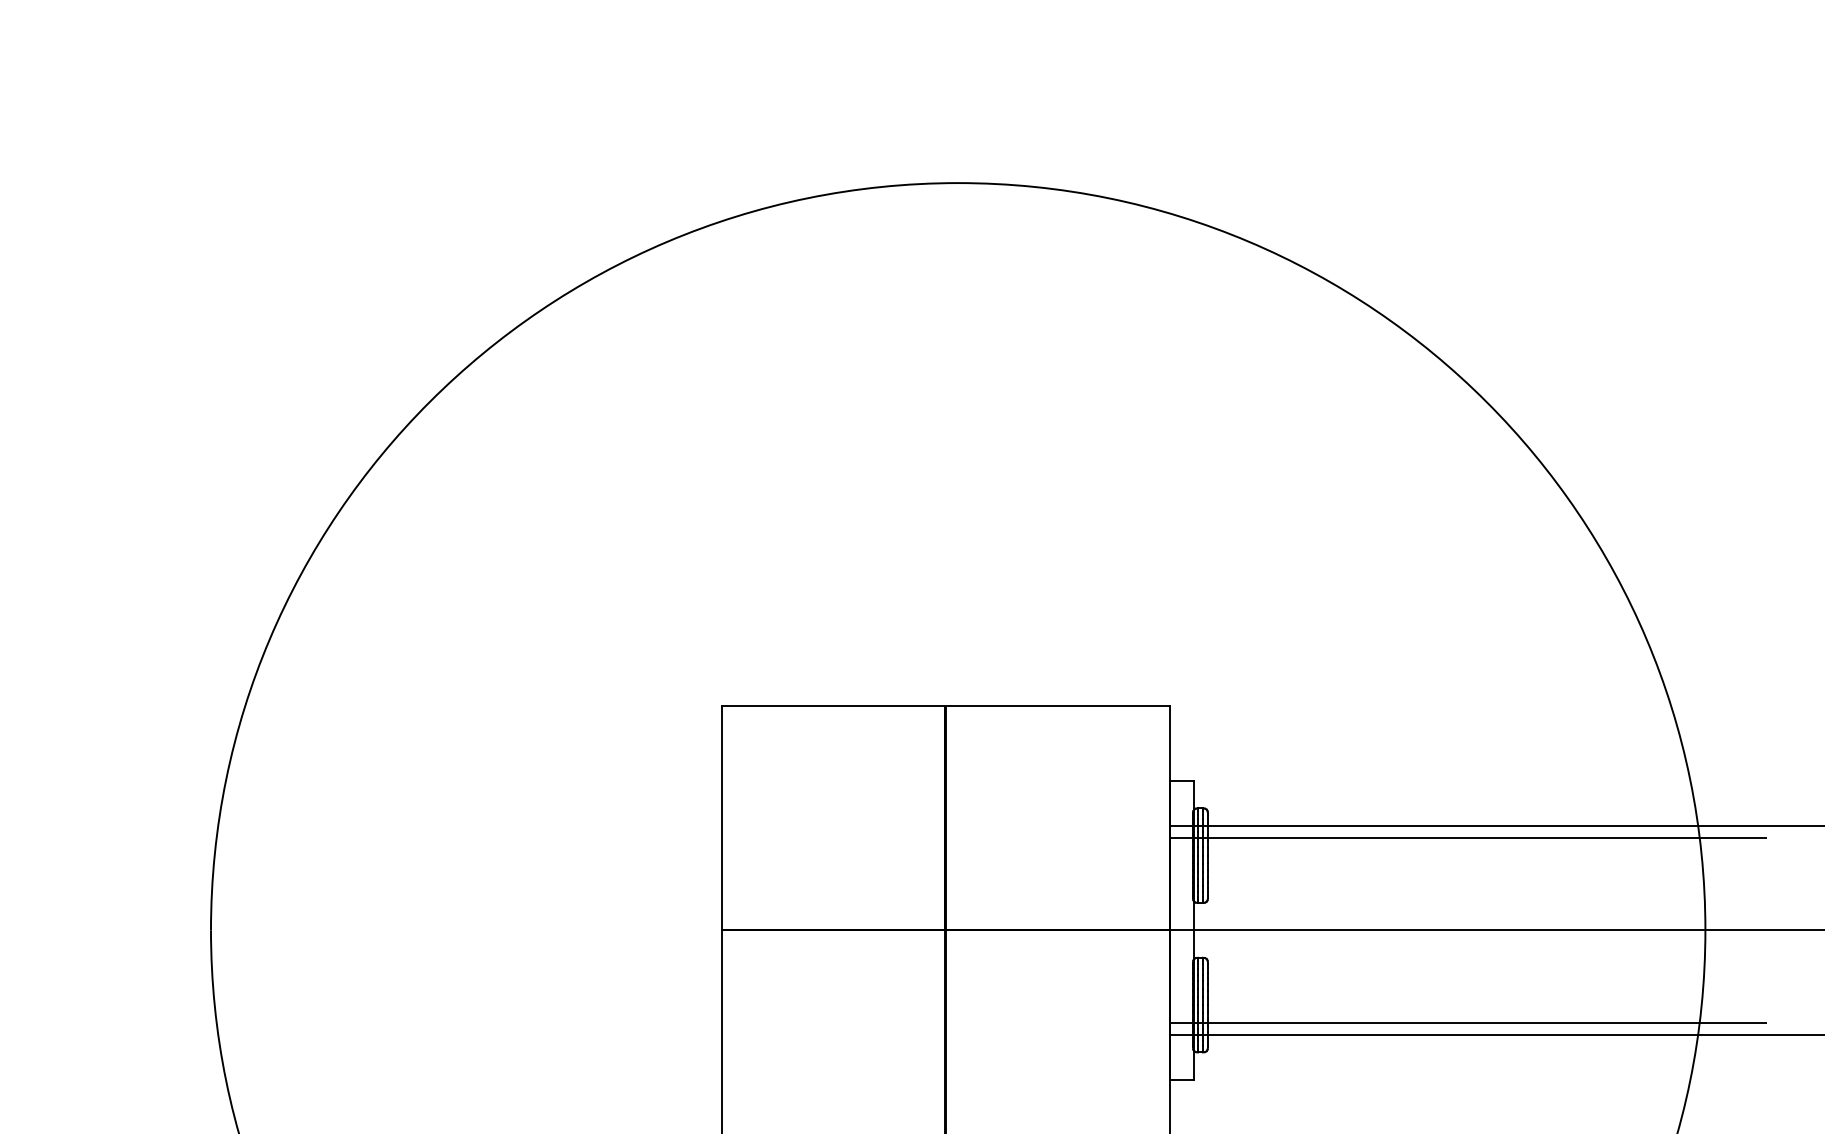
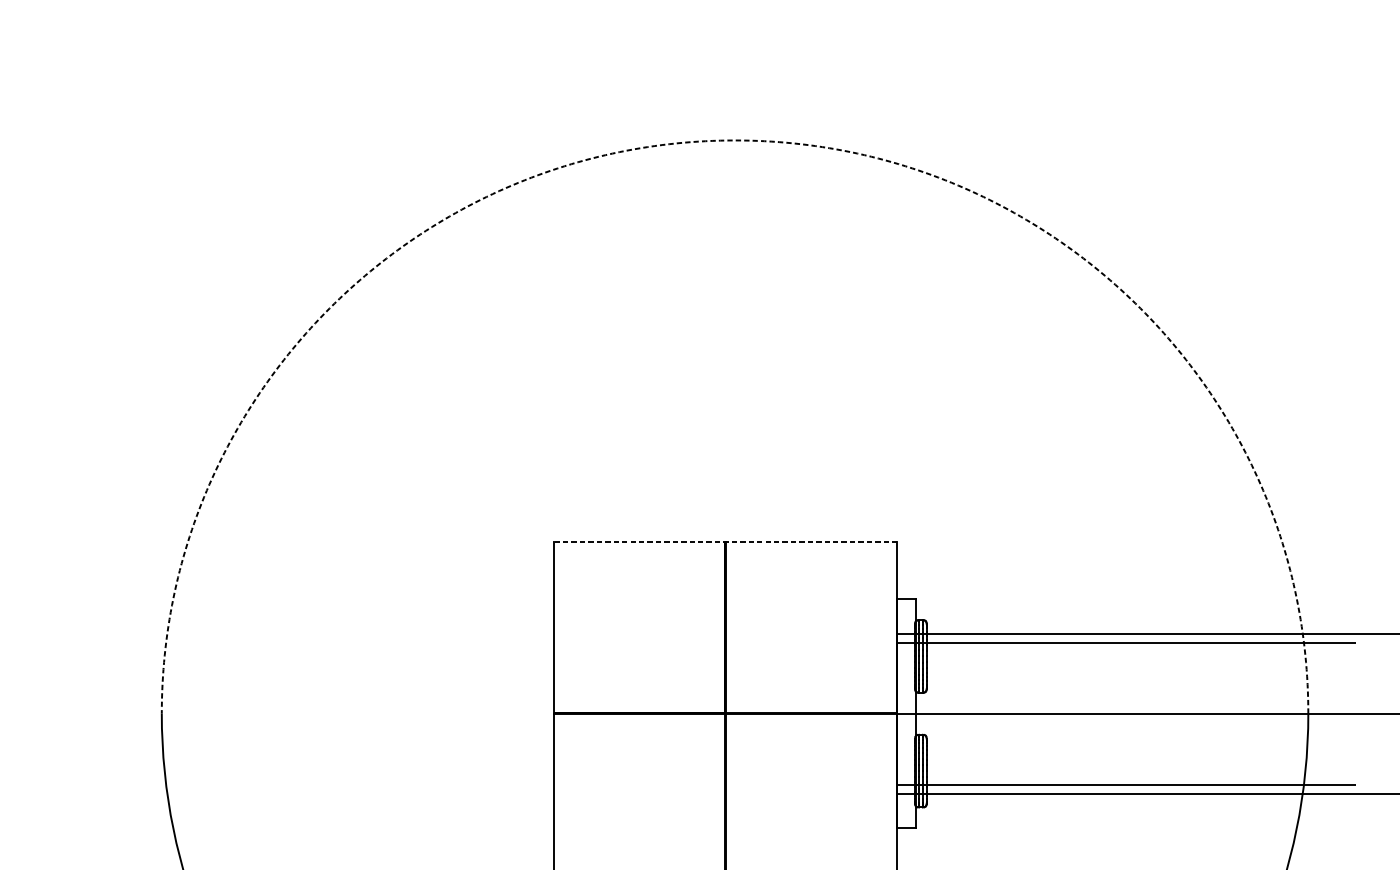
arc: (958, 183) -> (735, 140), solid -> dashed
line: (945, 706) -> (725, 542), solid -> dashed

